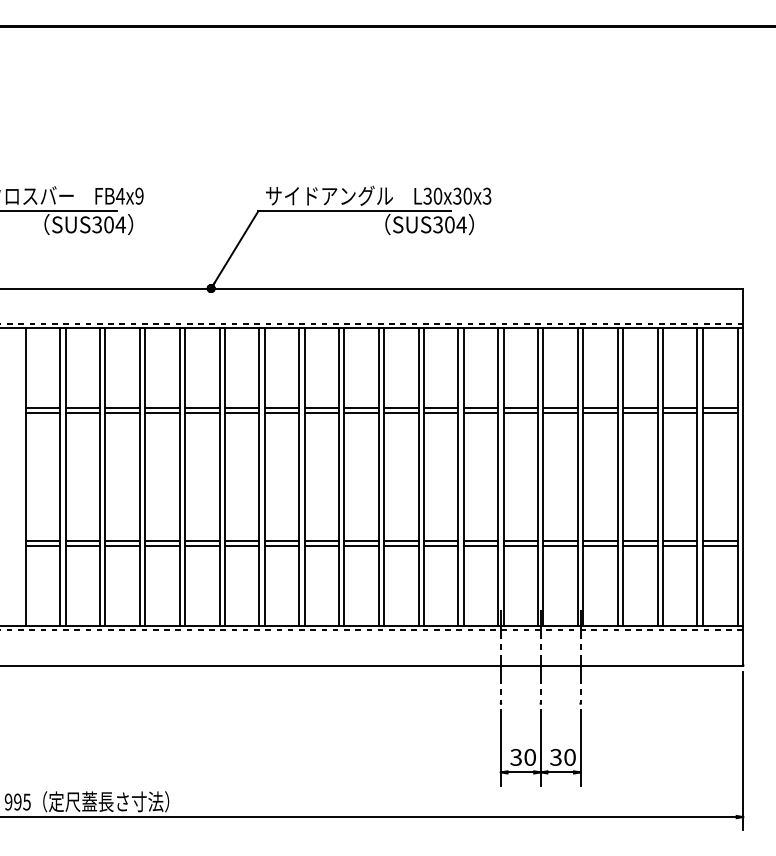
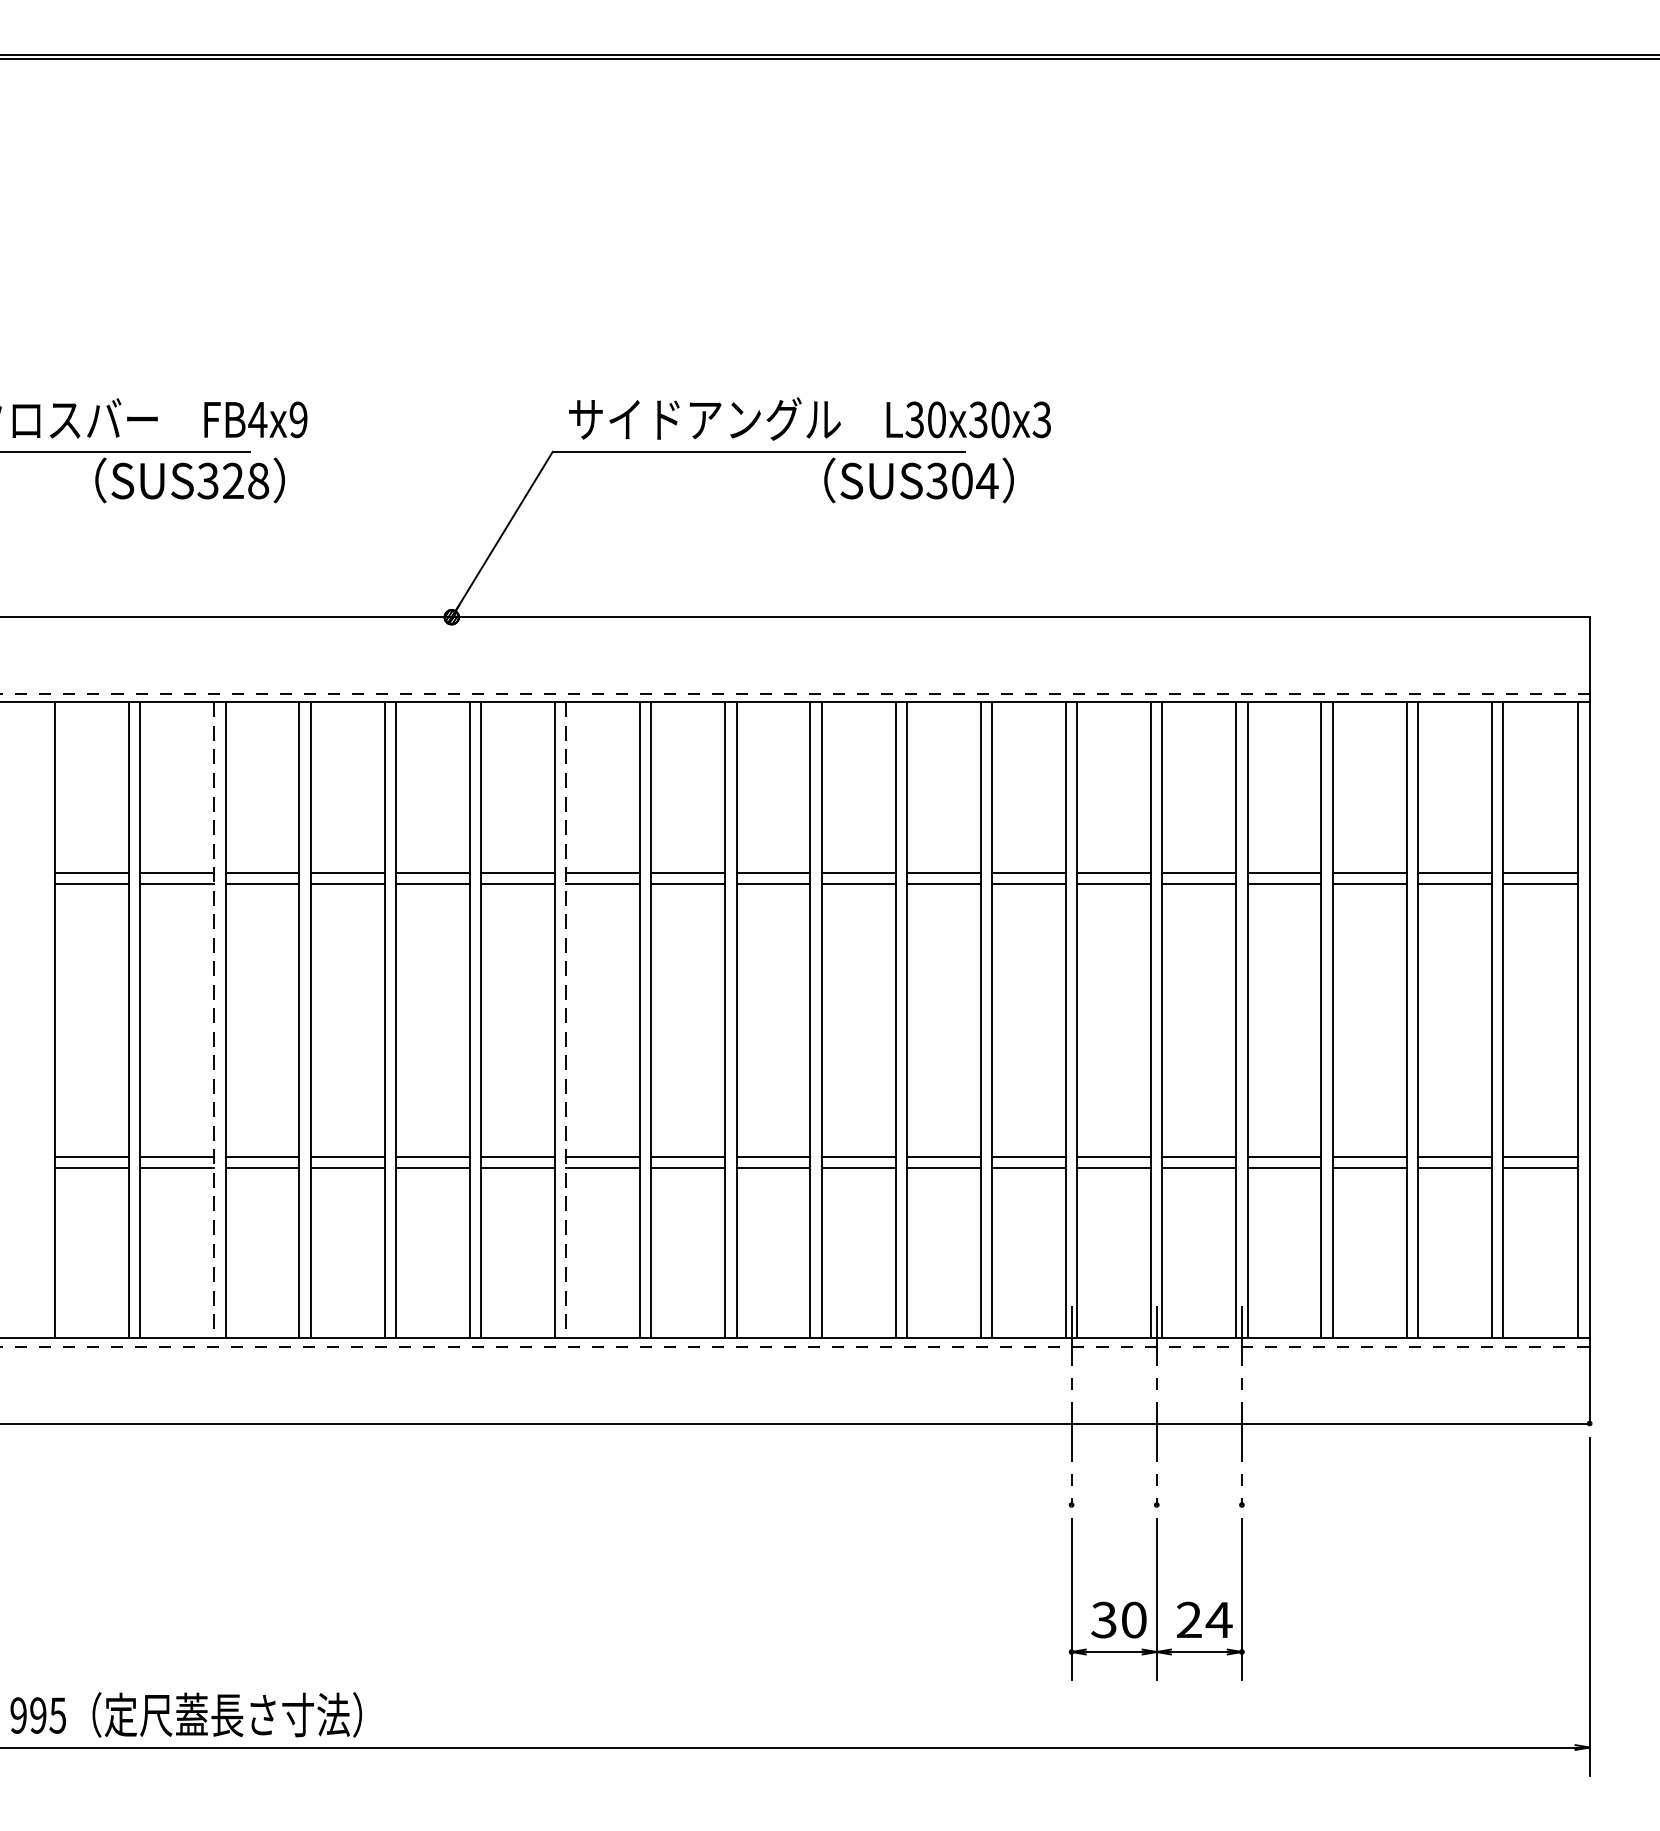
text: (114, 224) -> (245, 480), SUS304 -> SUS328
line: (100, 477) -> (215, 1021), solid -> dashed
line: (264, 477) -> (565, 1021), solid -> dashed
text: (563, 757) -> (1205, 1620), 30 -> 24

